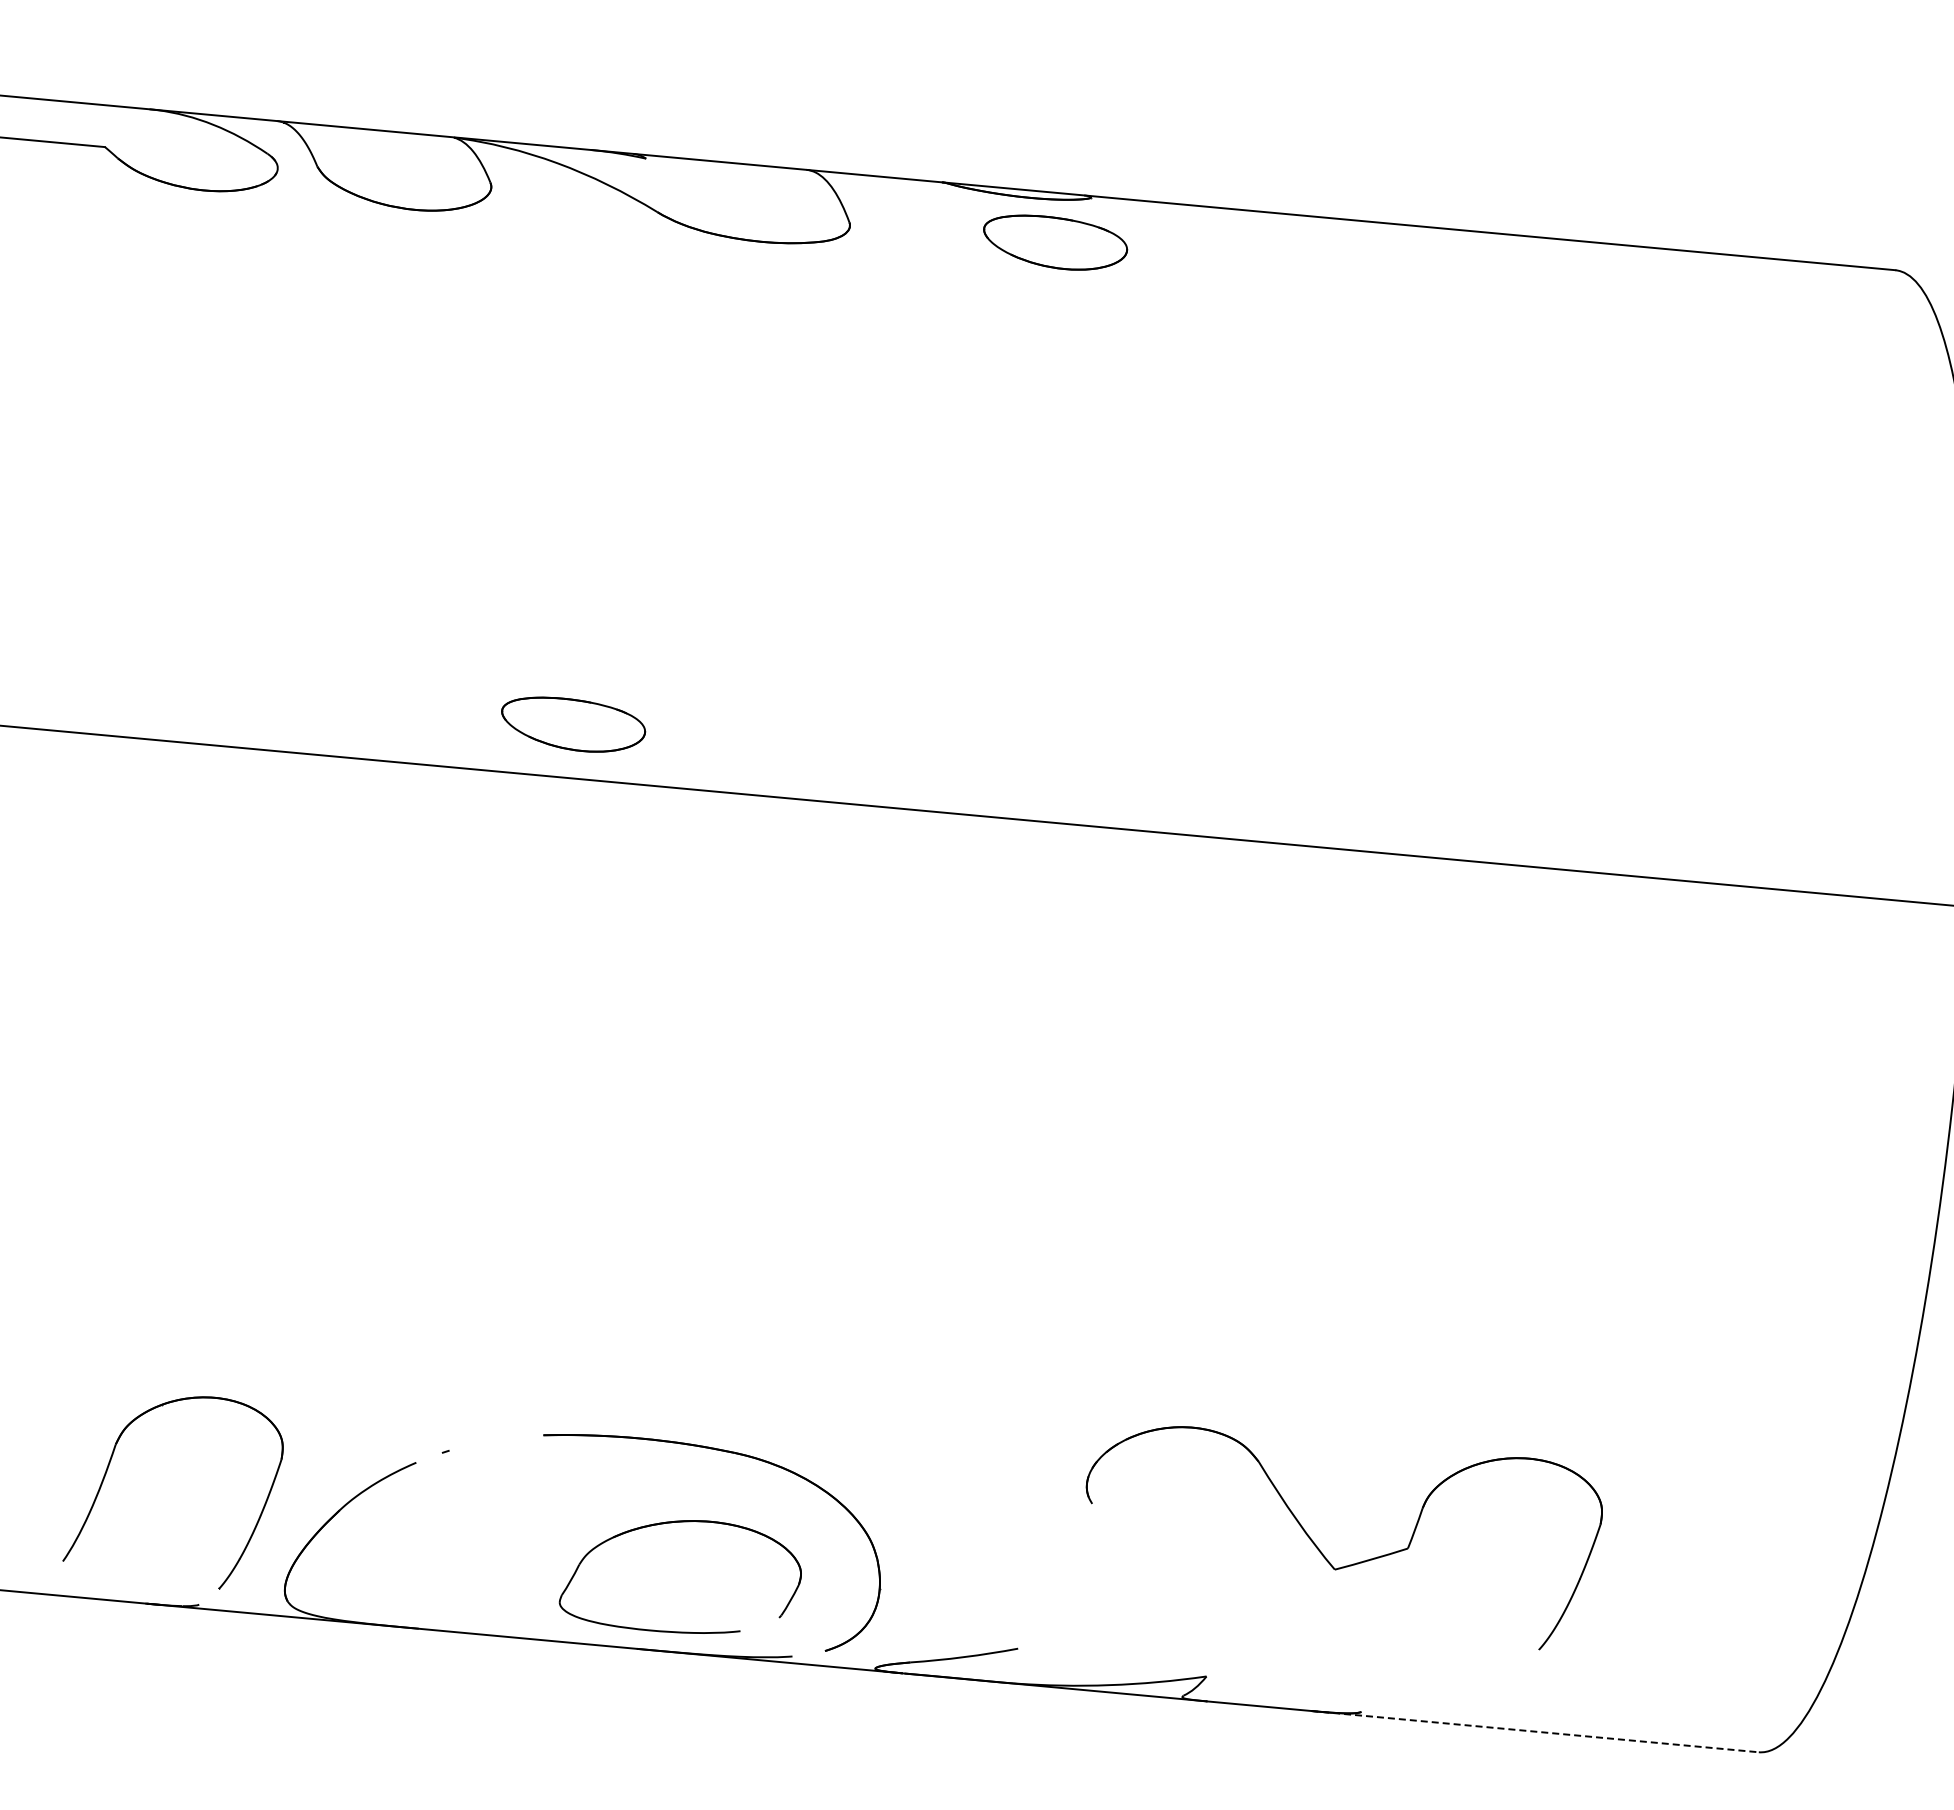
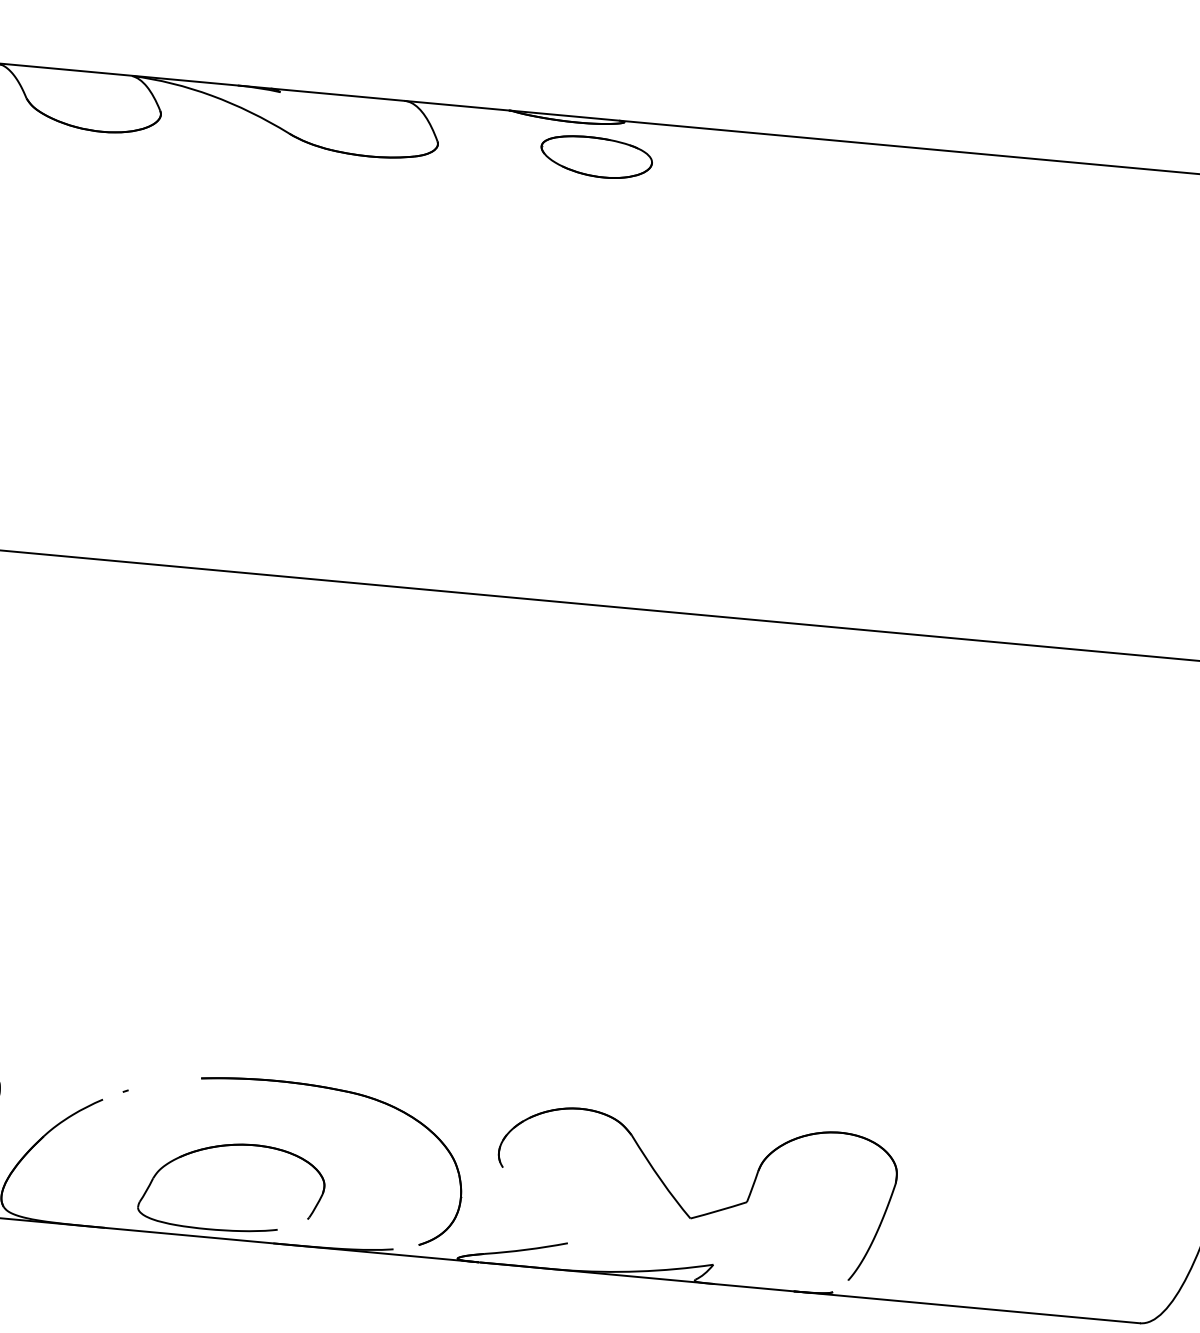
part: (573, 724) -> (224, 529), removed
part: (671, 1523) -> (224, 1146), moved
part: (1322, 1552) -> (680, 1205), moved
line: (1535, 1731) -> (967, 1307), dashed -> solid

